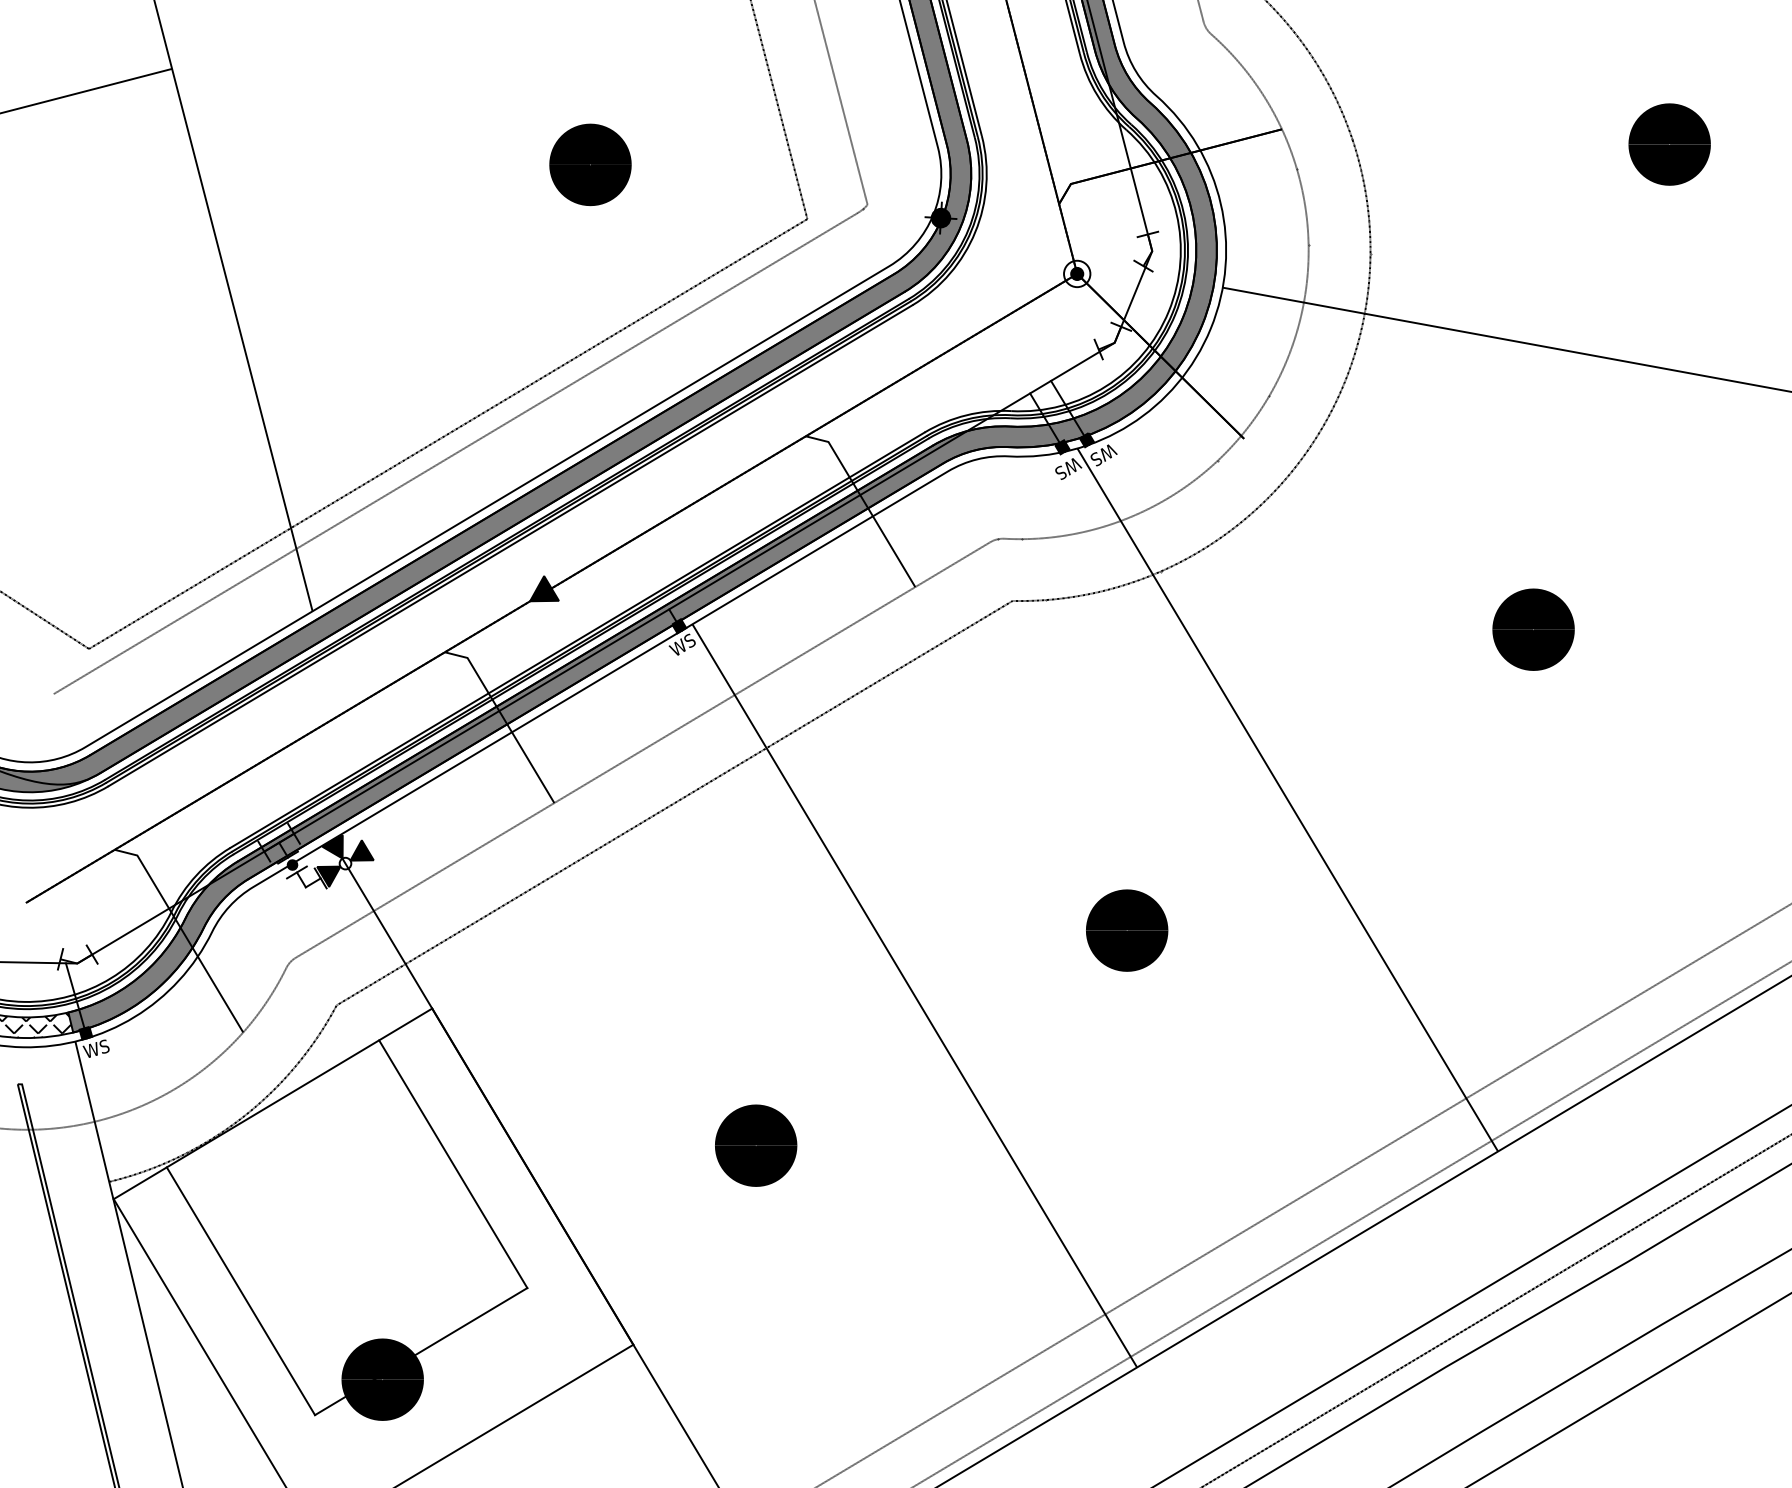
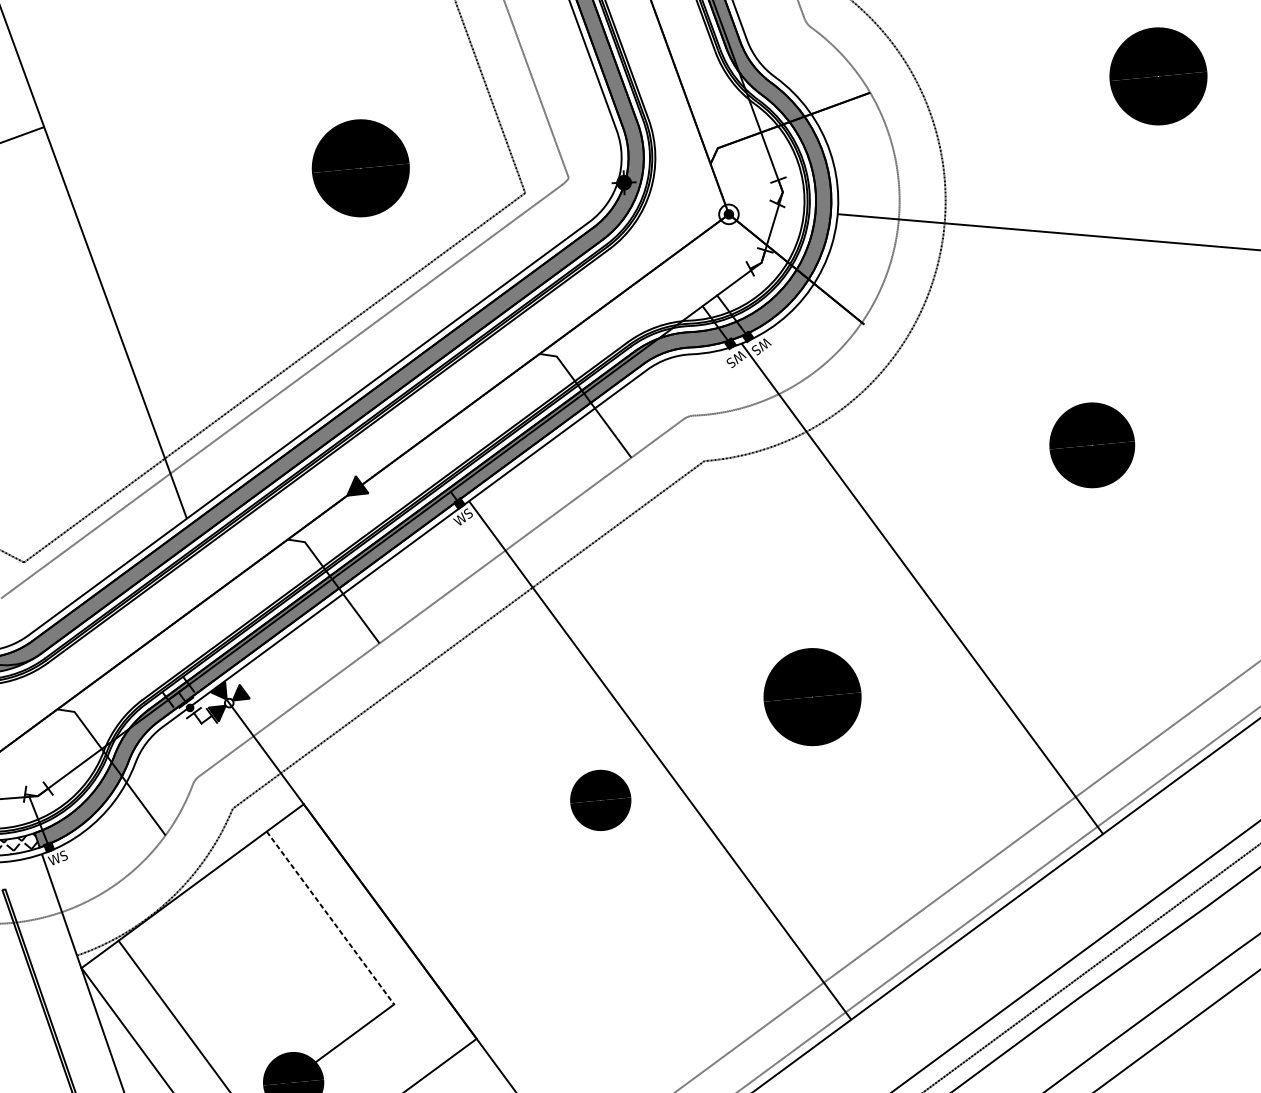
part: (1669, 144) -> (1158, 76), size x1.6
part: (590, 164) -> (360, 168), size x1.6
part: (1533, 629) -> (1092, 445), size x1.4
part: (1127, 930) -> (812, 696), size x1.6
part: (756, 1145) -> (601, 800), moved
line: (453, 1164) -> (330, 918), solid -> dashed

